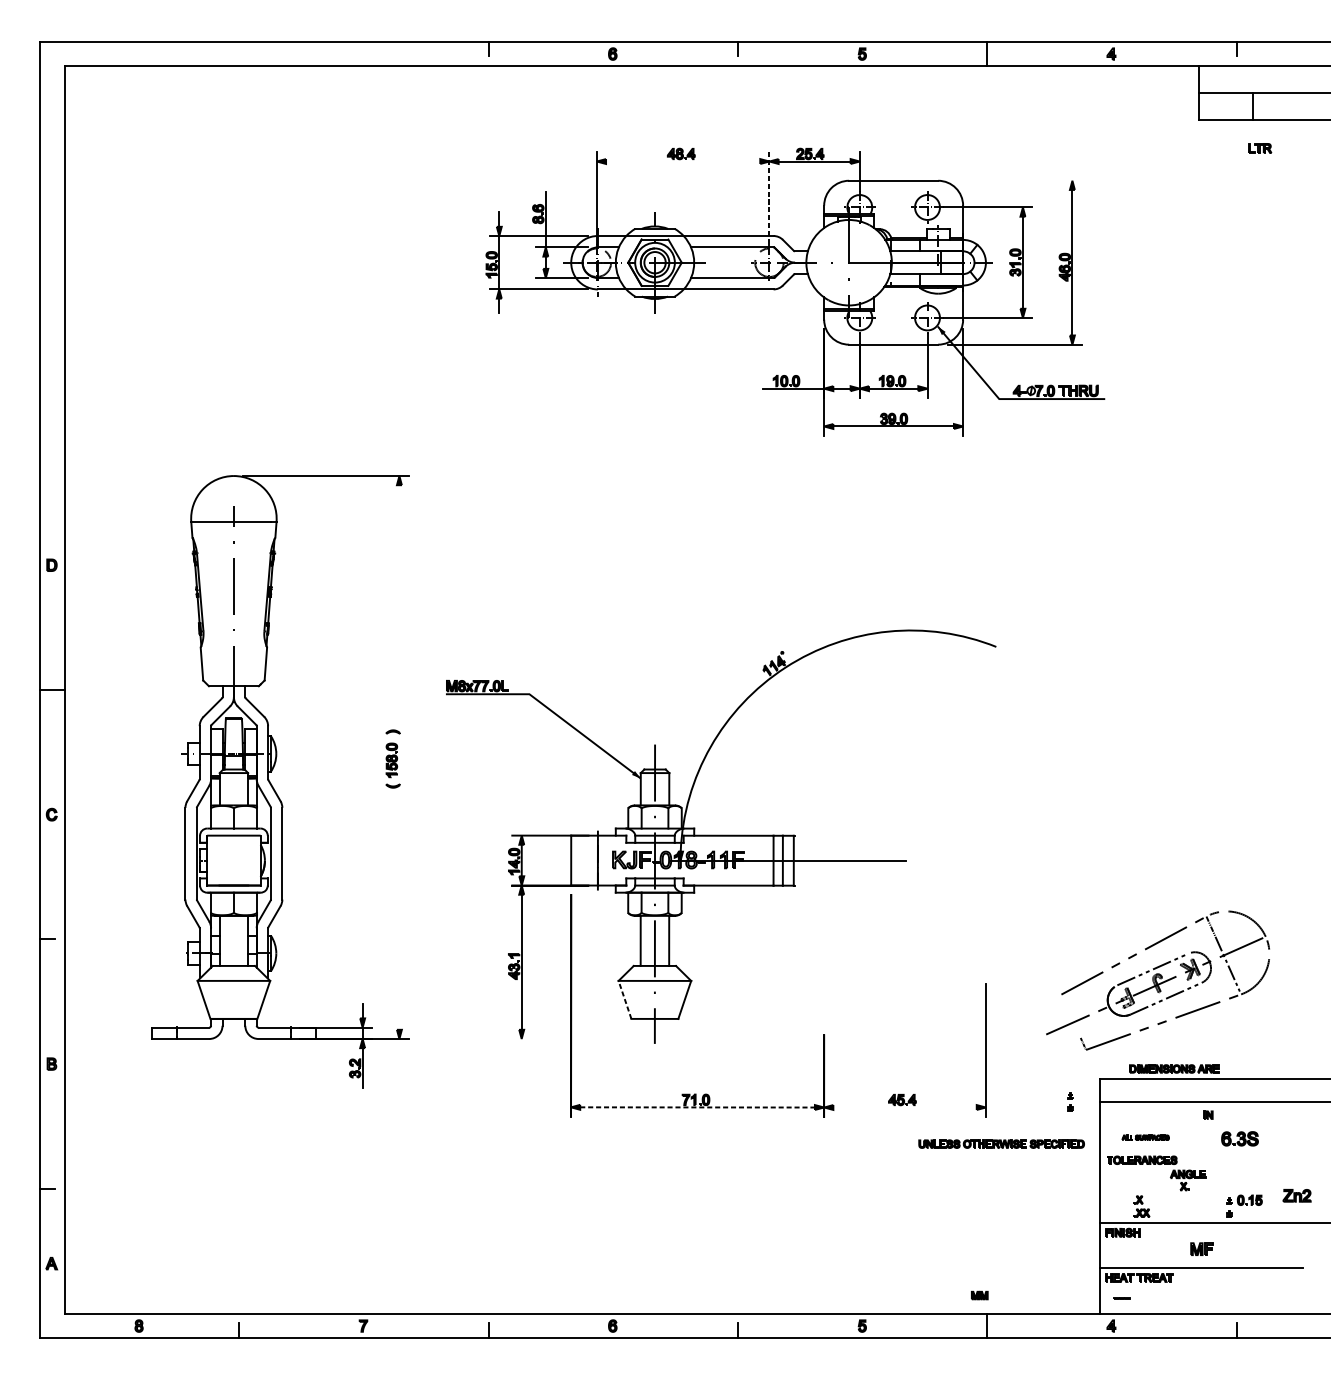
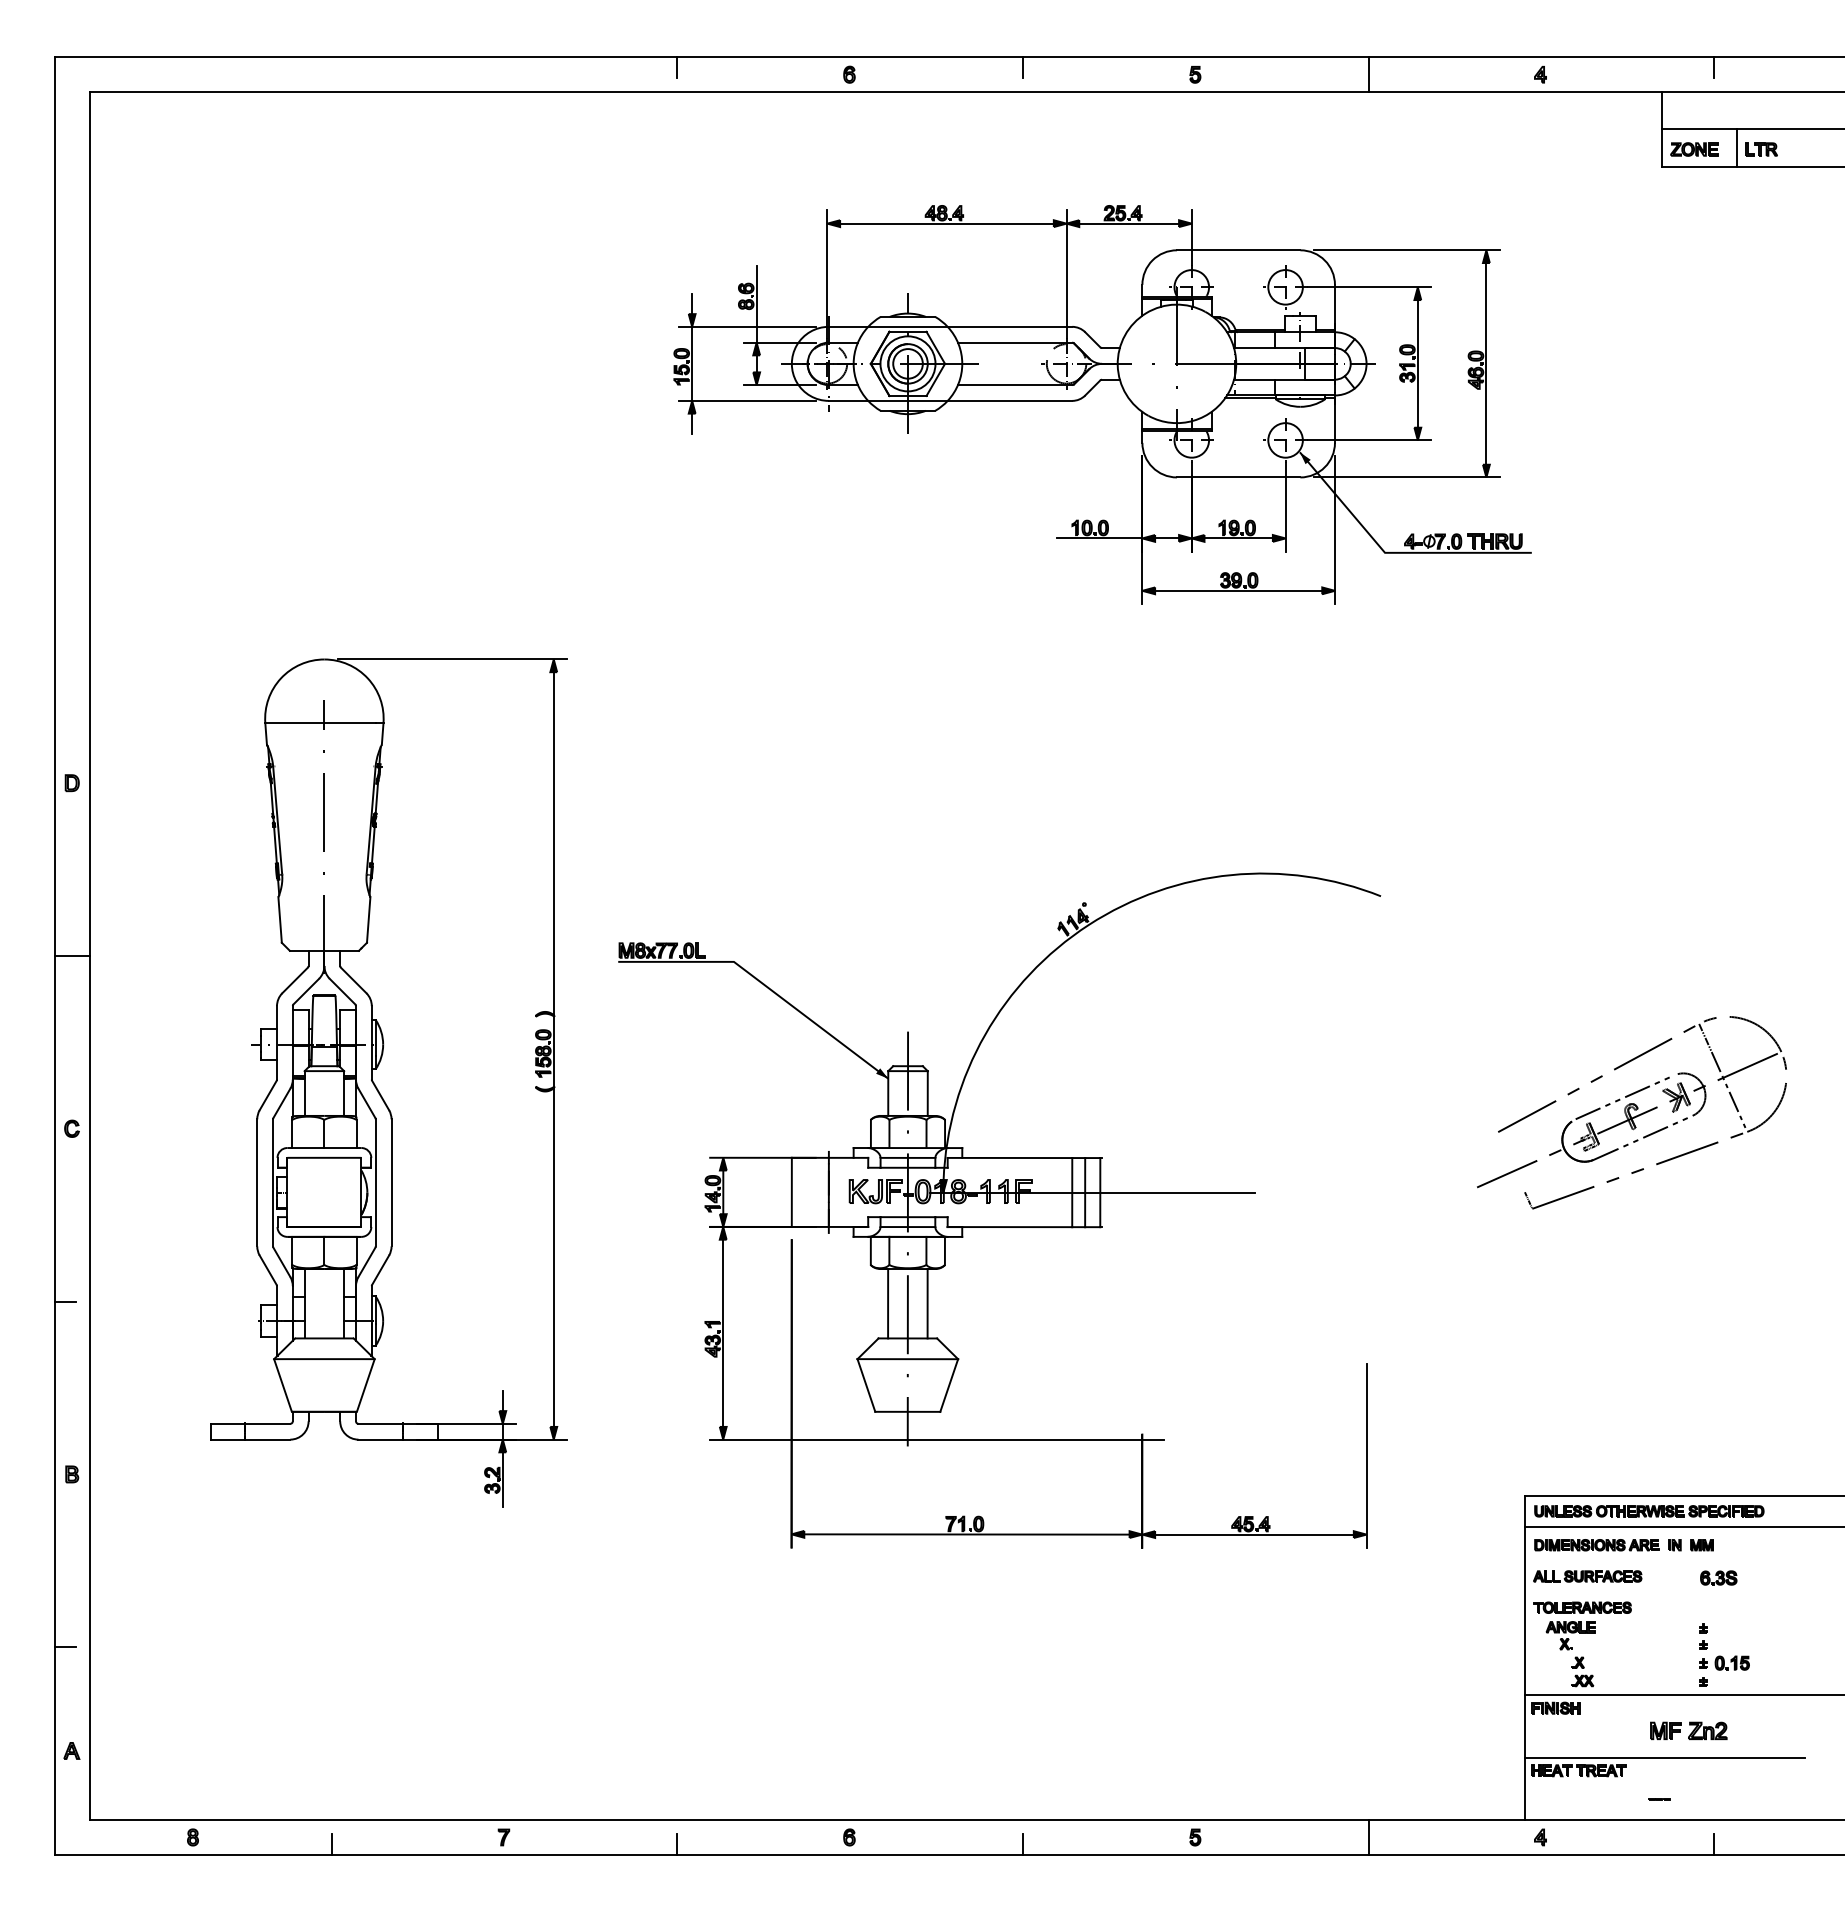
part: (1222, 108) -> (1694, 149), added
part: (1260, 148) -> (1761, 149), moved
line: (682, 161) -> (946, 223), added
line: (1014, 180) -> (1406, 250), added
line: (769, 198) -> (1066, 274), dashed -> solid
line: (399, 757) -> (553, 1049), added
part: (1157, 980) -> (1631, 1112), moved
line: (625, 999) -> (866, 1385), dashed -> solid
line: (675, 1038) -> (936, 1439), added
part: (1174, 1069) -> (1596, 1545), moved
part: (1070, 1101) -> (1703, 1636), moved
line: (697, 1107) -> (966, 1534), dashed -> solid
line: (905, 1107) -> (1254, 1534), added
part: (1145, 1137) -> (1587, 1576), size x1.67
part: (1239, 1138) -> (1718, 1577), size x0.71
part: (1001, 1144) -> (1649, 1511), moved
part: (1187, 1180) -> (1570, 1635), moved
part: (1296, 1195) -> (1707, 1730), moved
part: (979, 1295) -> (1701, 1545), moved
line: (1122, 1298) -> (1659, 1799), moved

